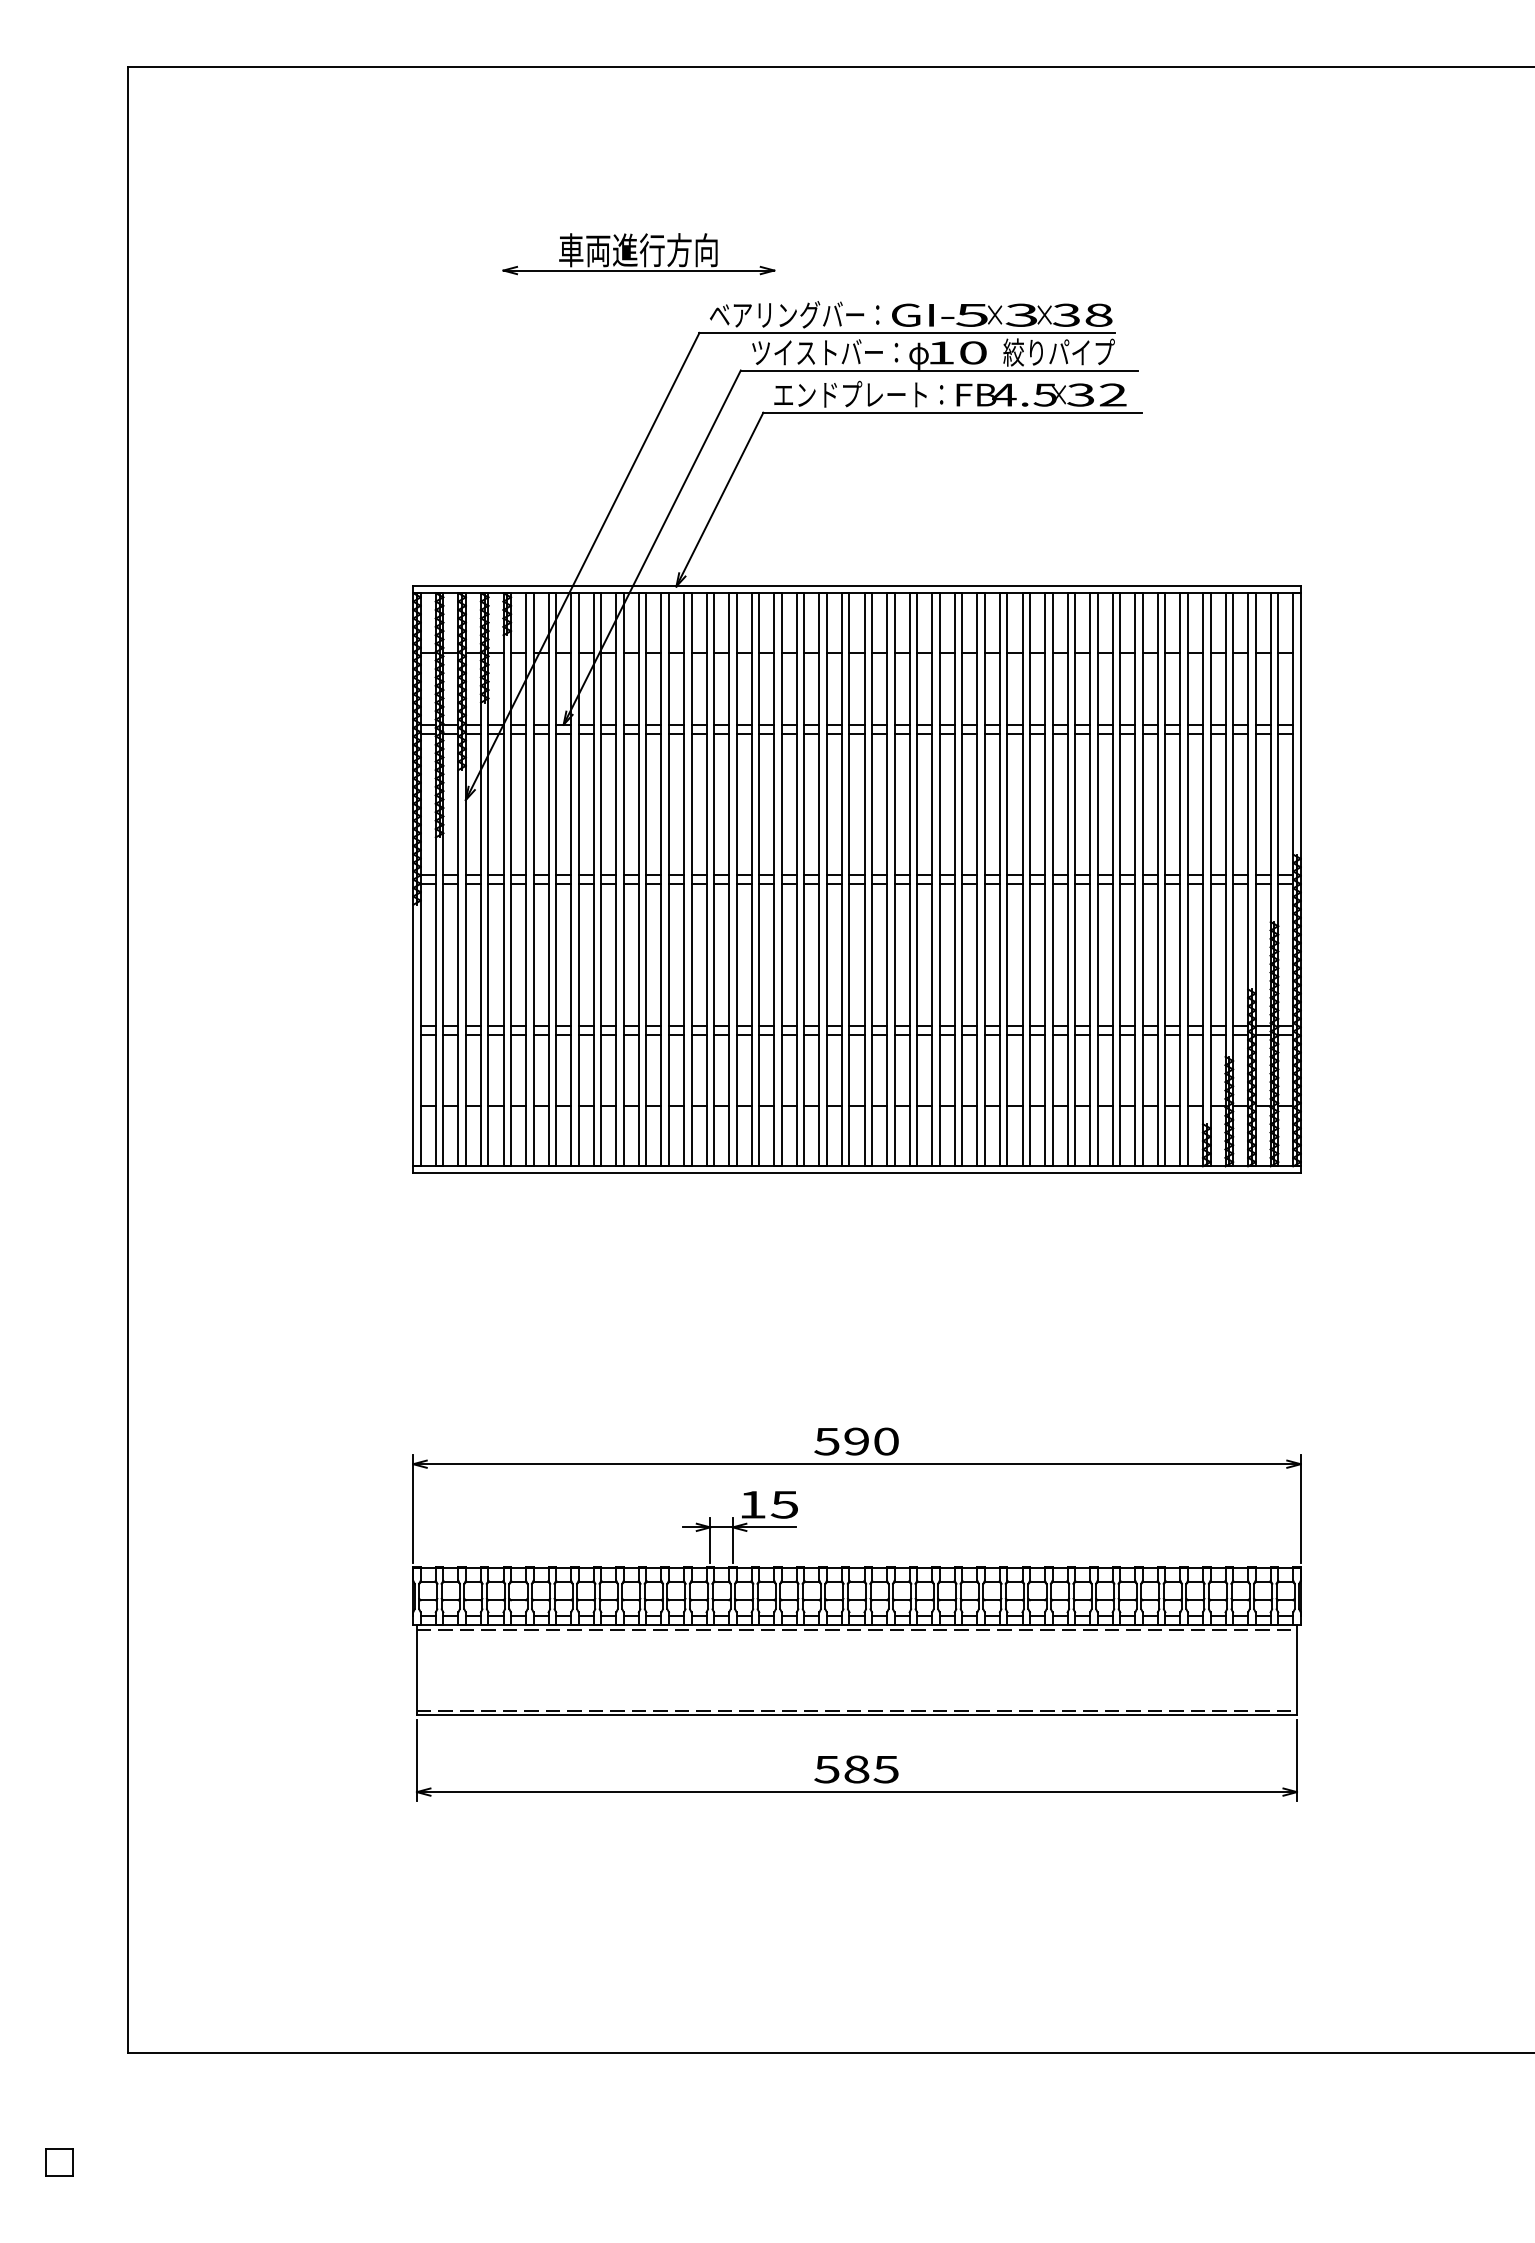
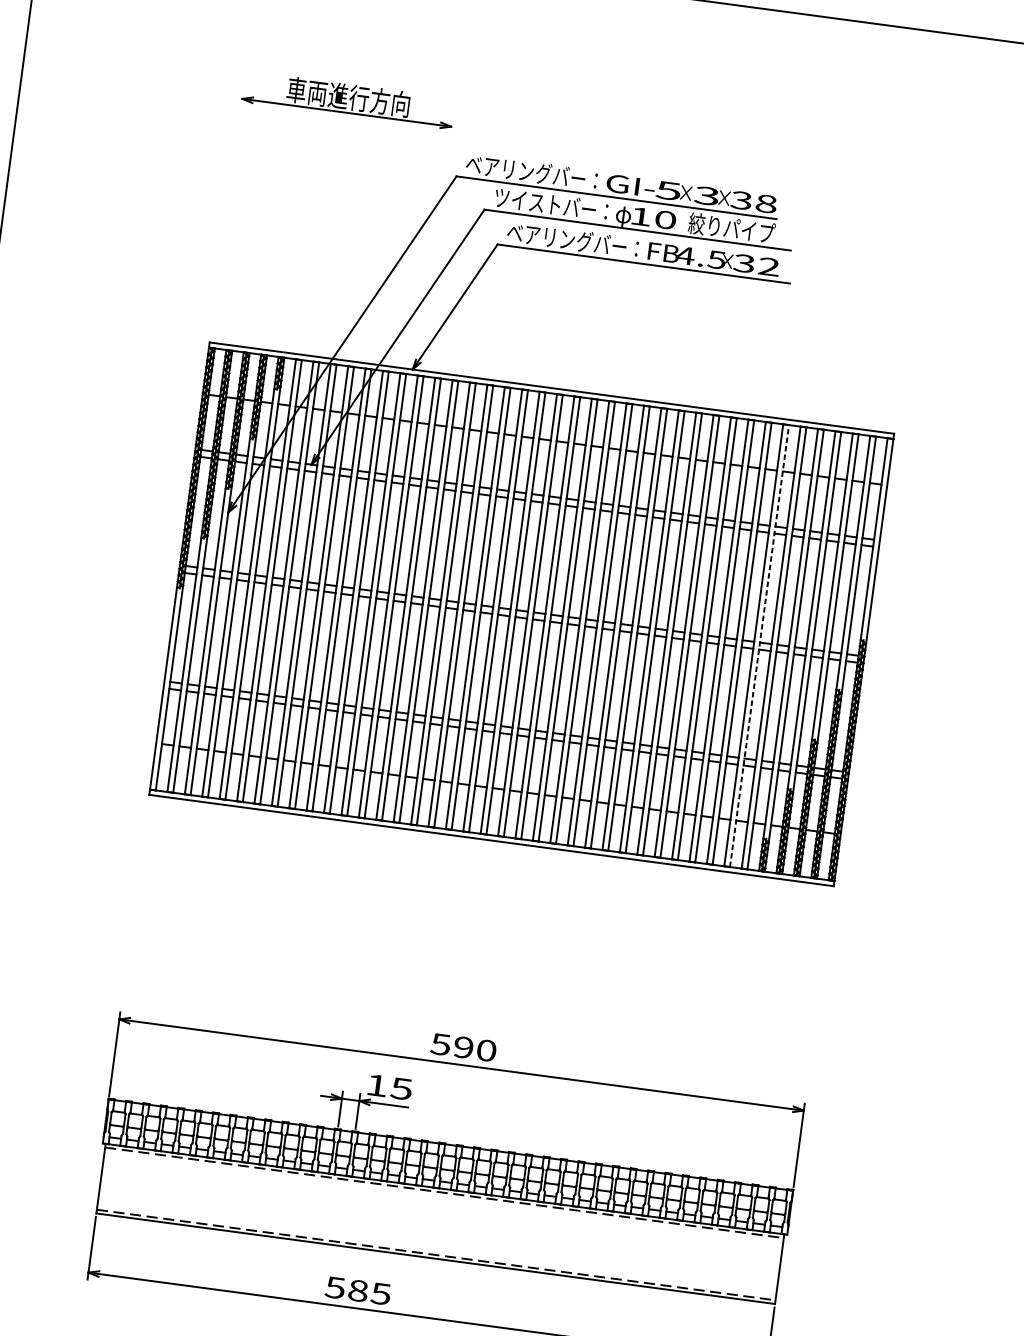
part: (638, 254) -> (348, 100), moved
text: (850, 394) -> (566, 239), エンドプレート： -> ベアリングバー：
line: (1165, 879) -> (759, 645), solid -> dashed
text: (856, 1769) -> (358, 1290), moved

